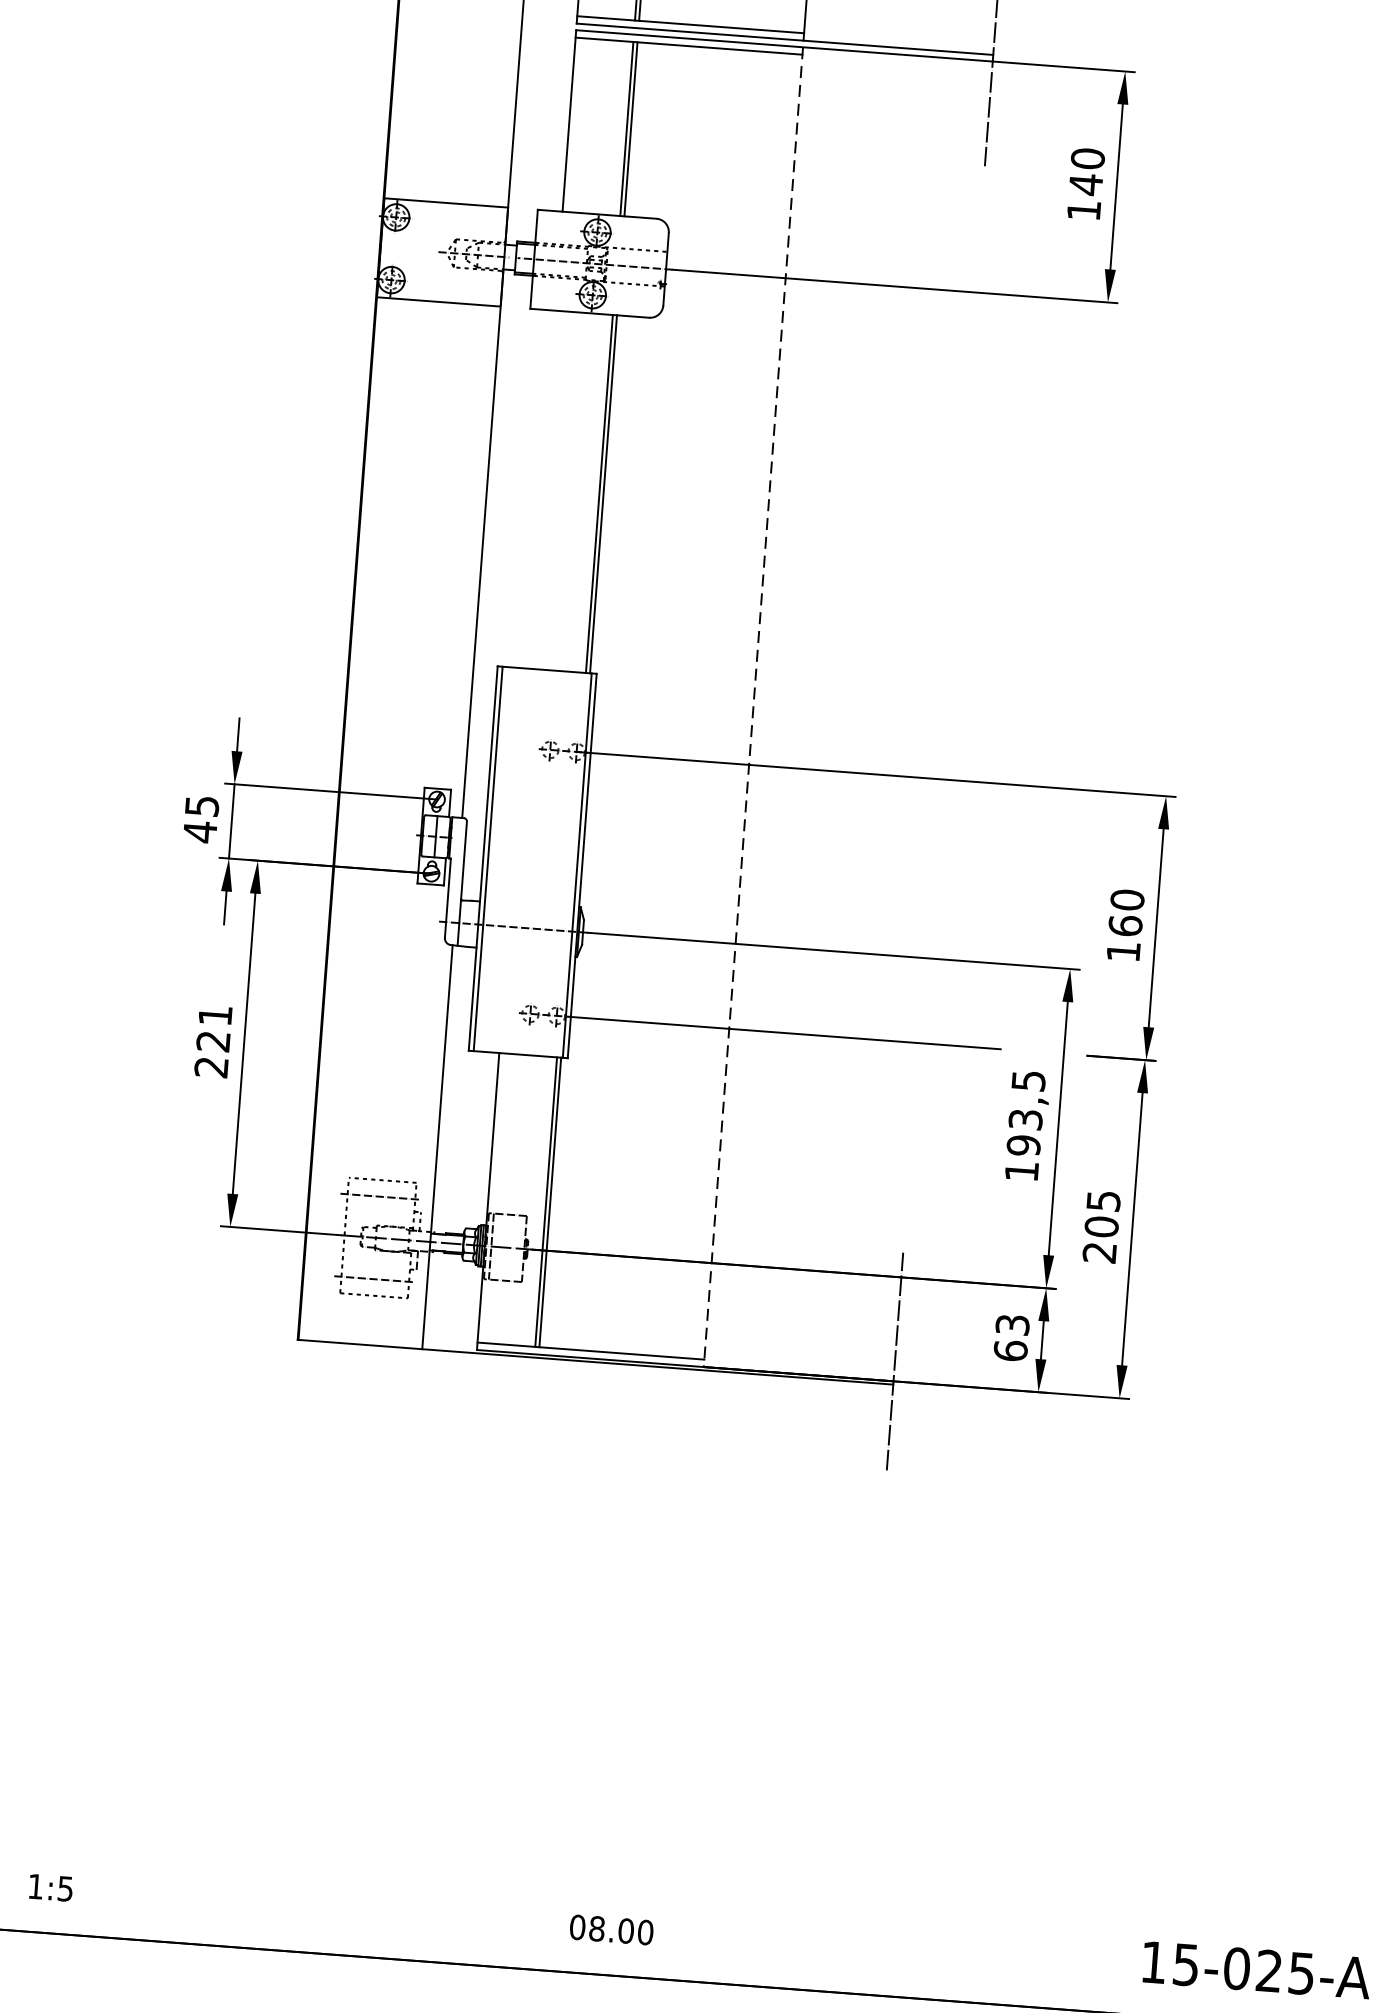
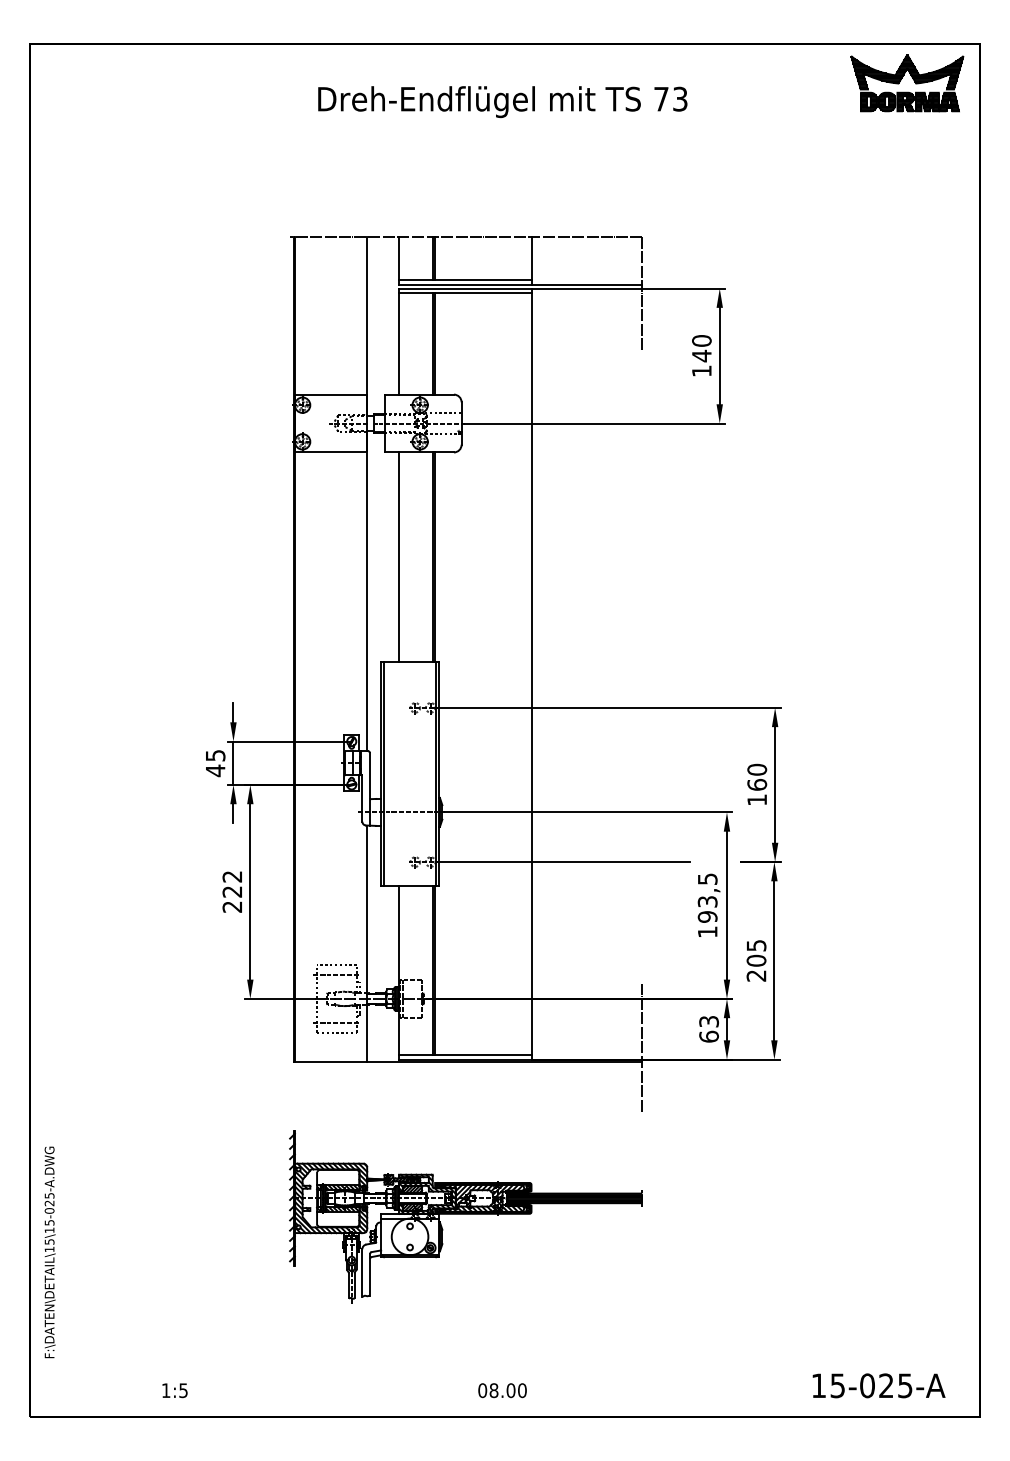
line: (540, 488) -> (398, 556), added
line: (753, 707) -> (531, 674), dashed -> solid
text: (213, 1014) -> (231, 876), 221 -> 222
part: (570, 1627) -> (465, 1216), added

